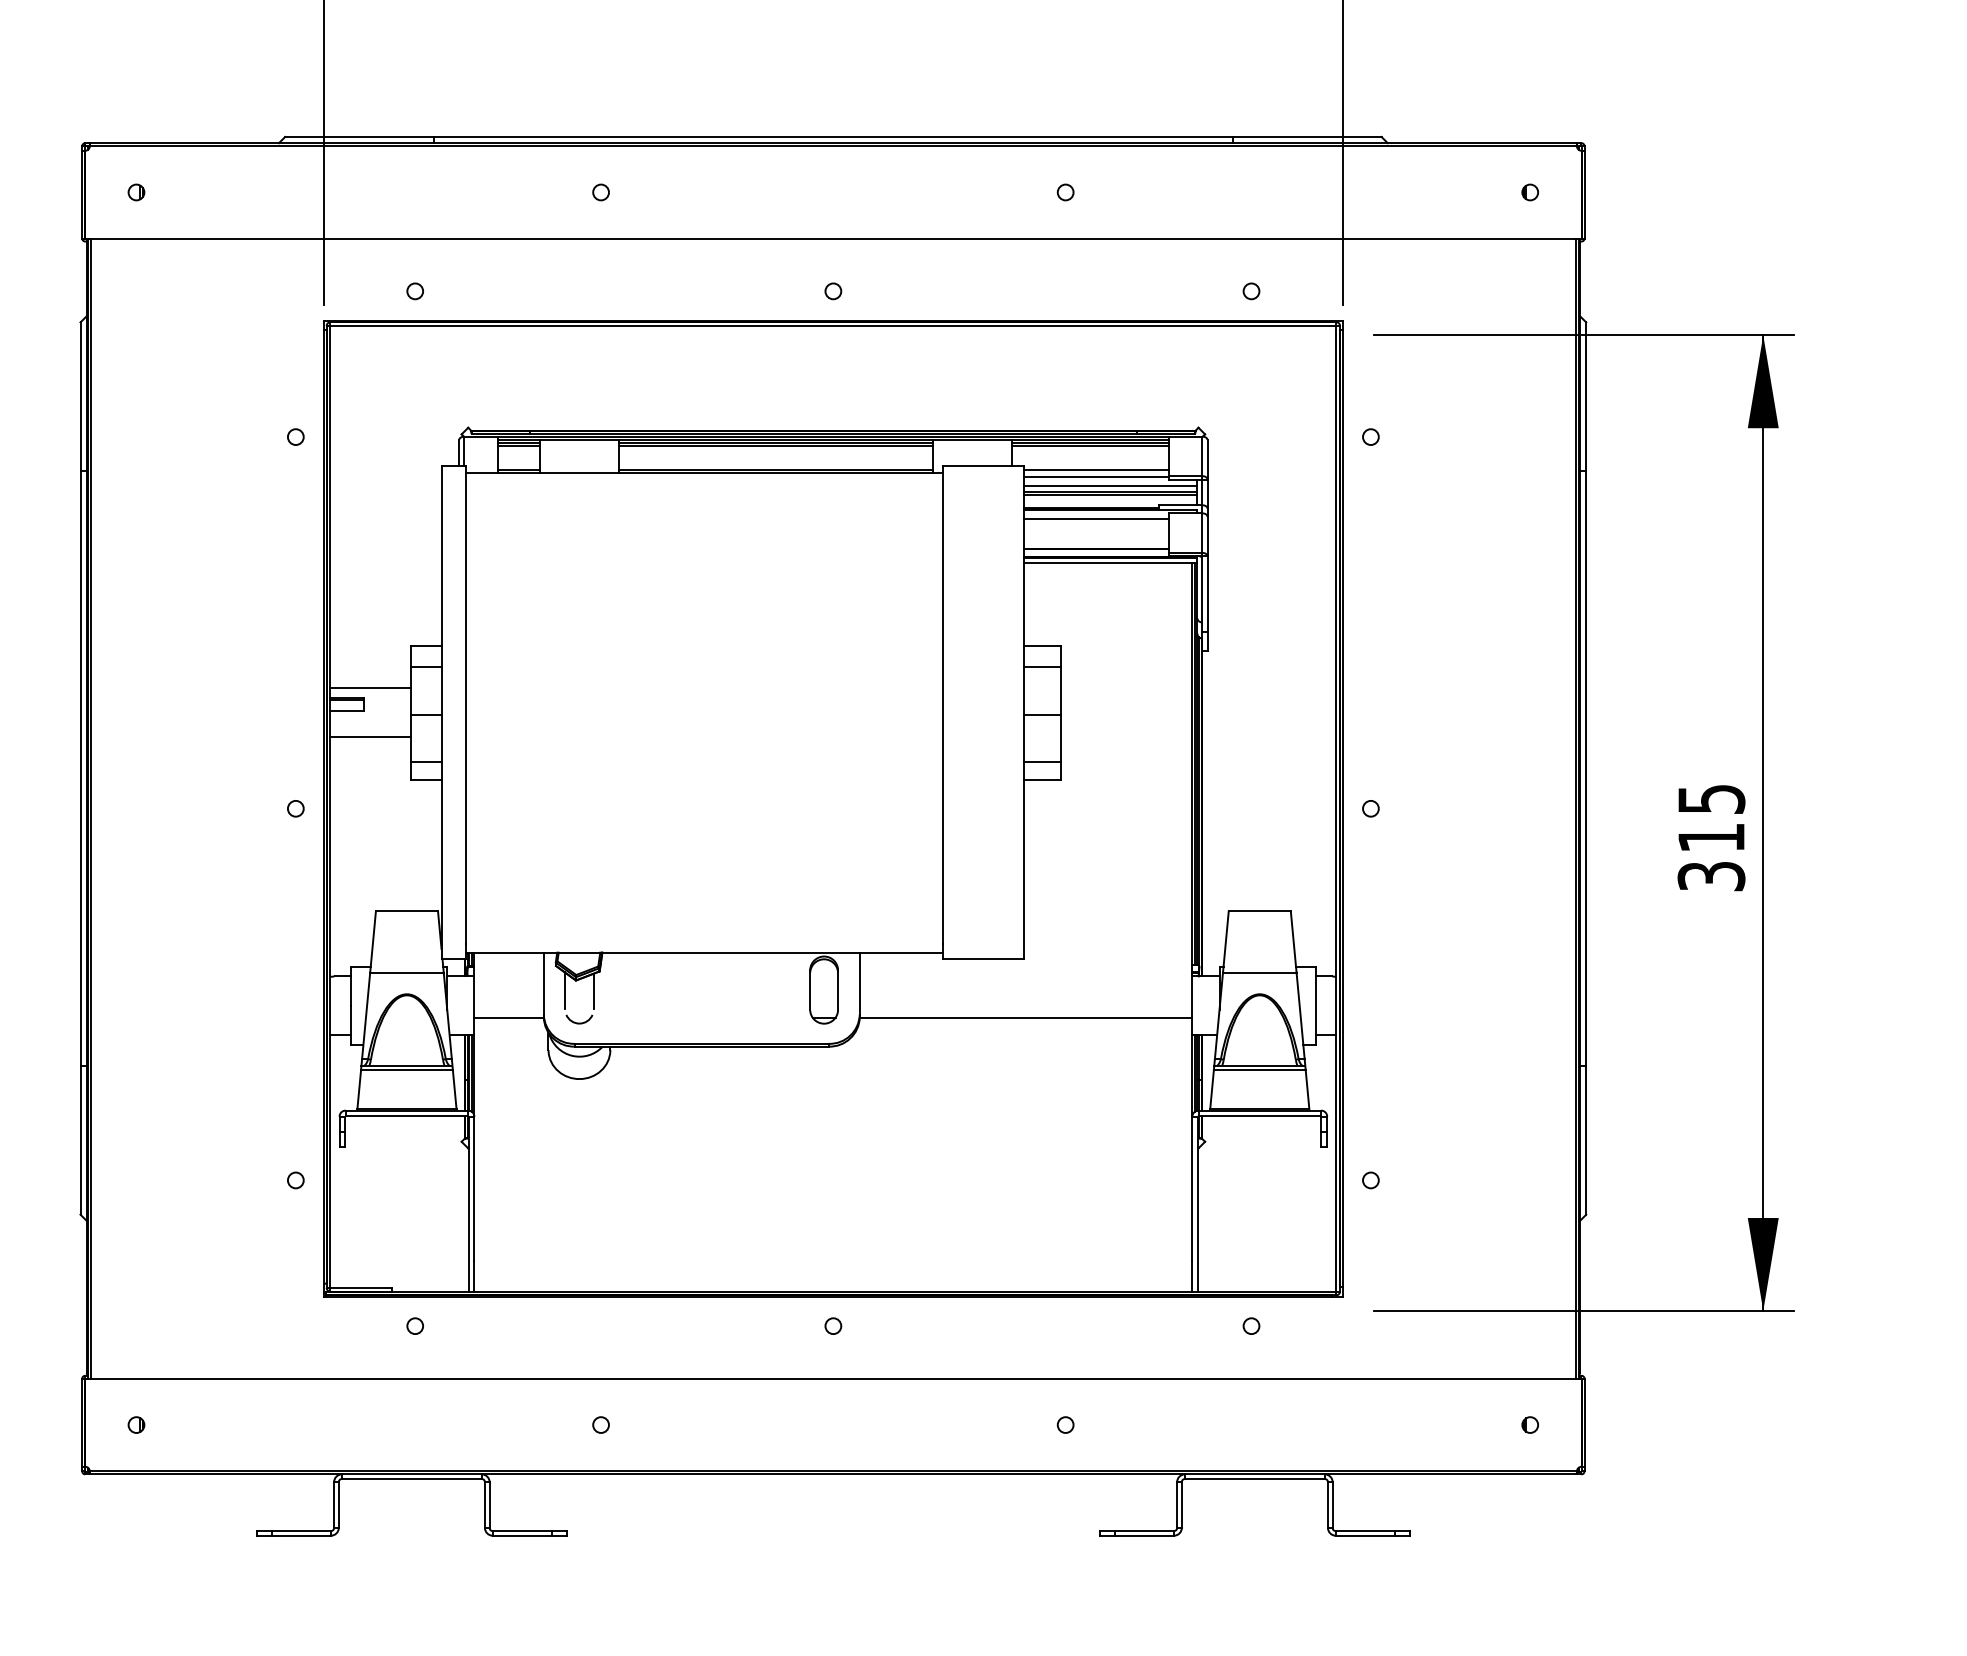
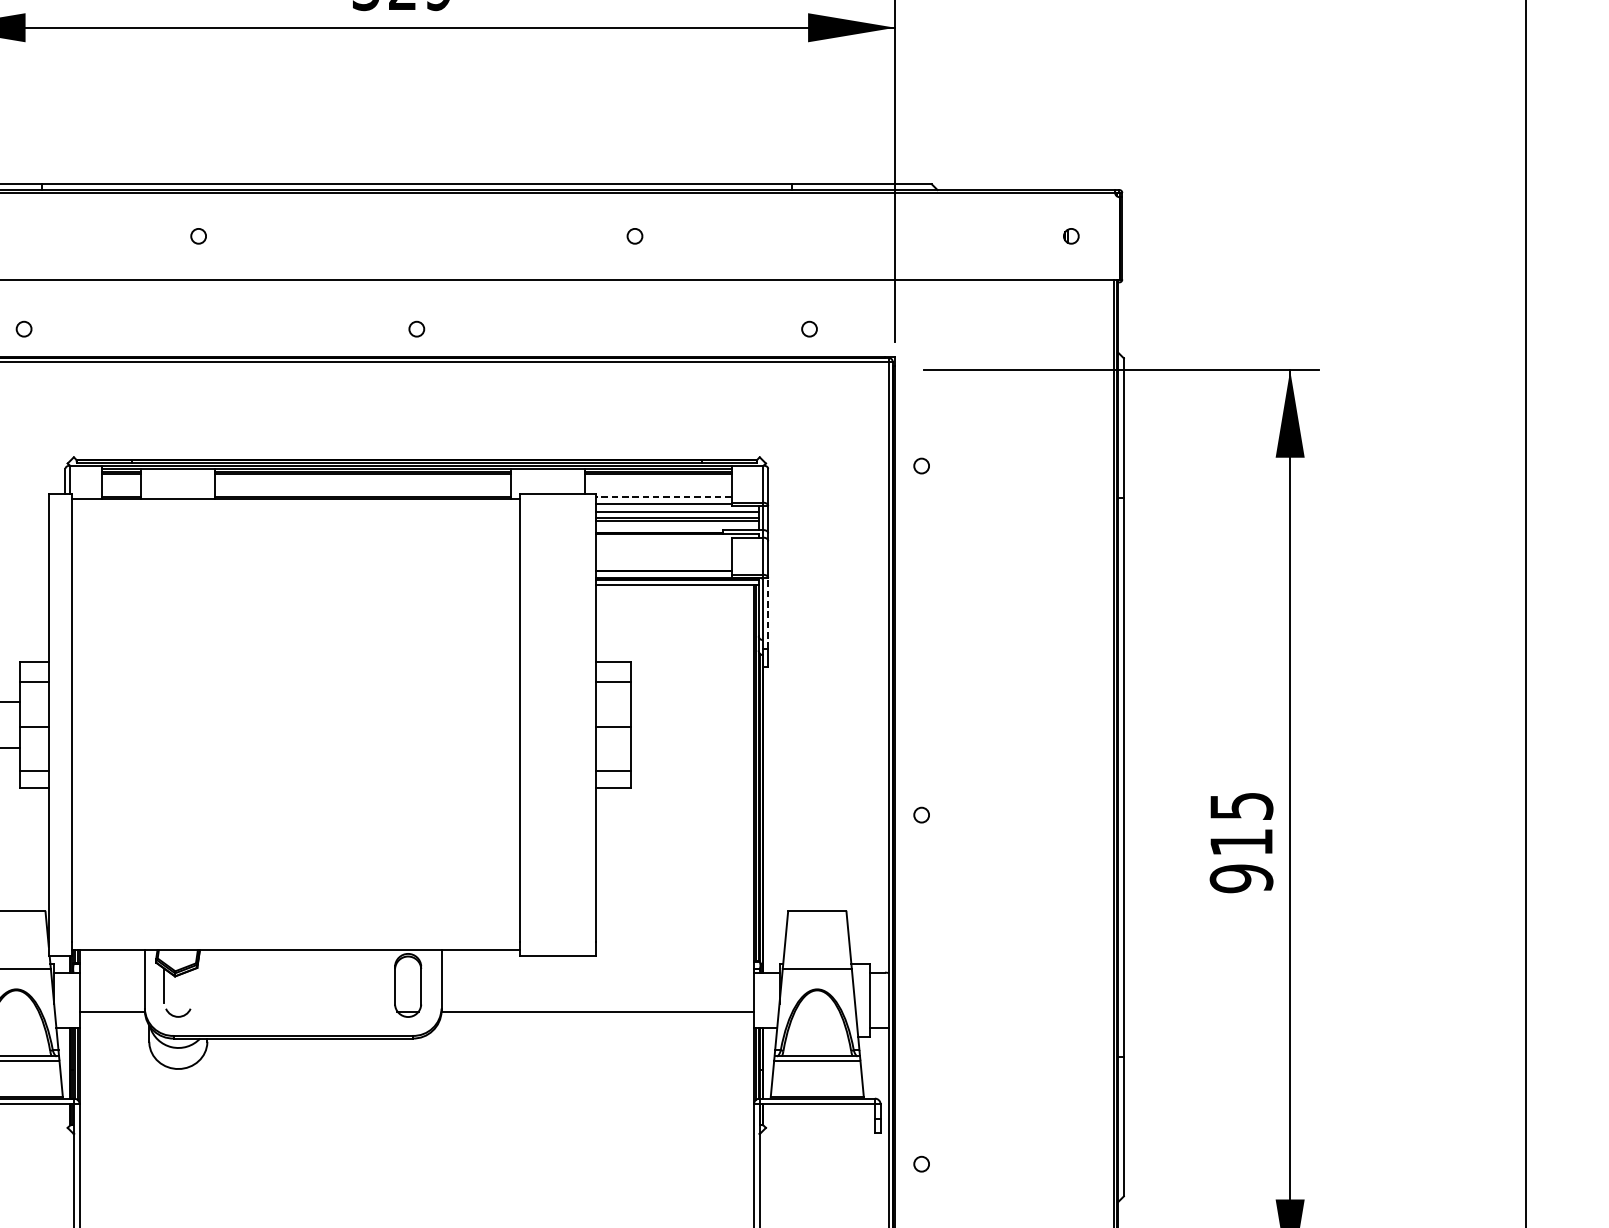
line: (1095, 469) -> (663, 496), solid -> dashed
line: (1095, 519) -> (663, 543), removed
line: (1207, 593) -> (768, 612), solid -> dashed
text: (1711, 876) -> (1241, 878), 315 -> 915
line: (594, 990) -> (192, 985), removed

